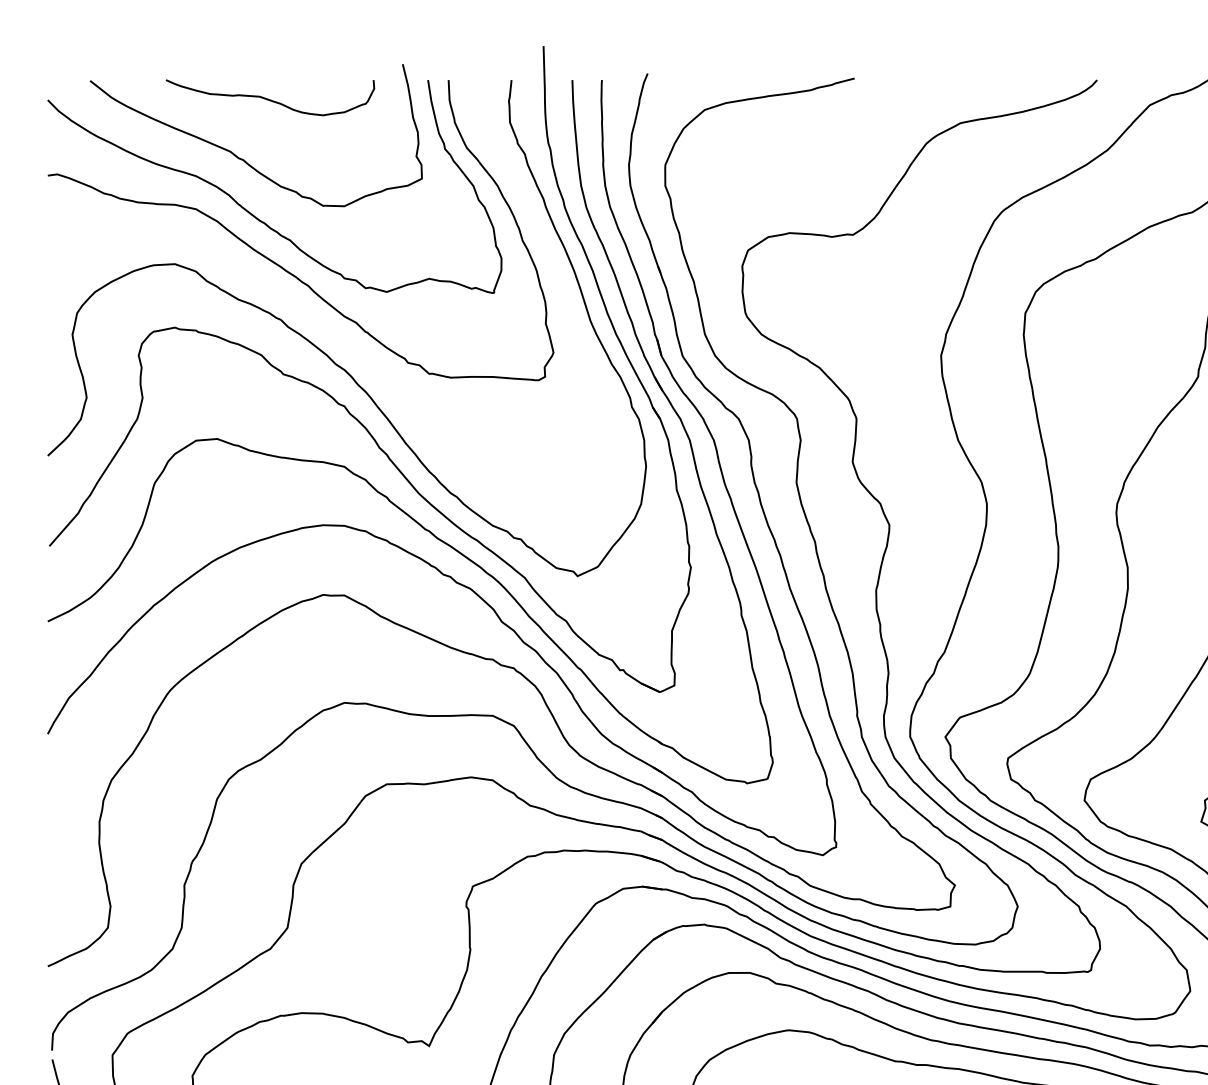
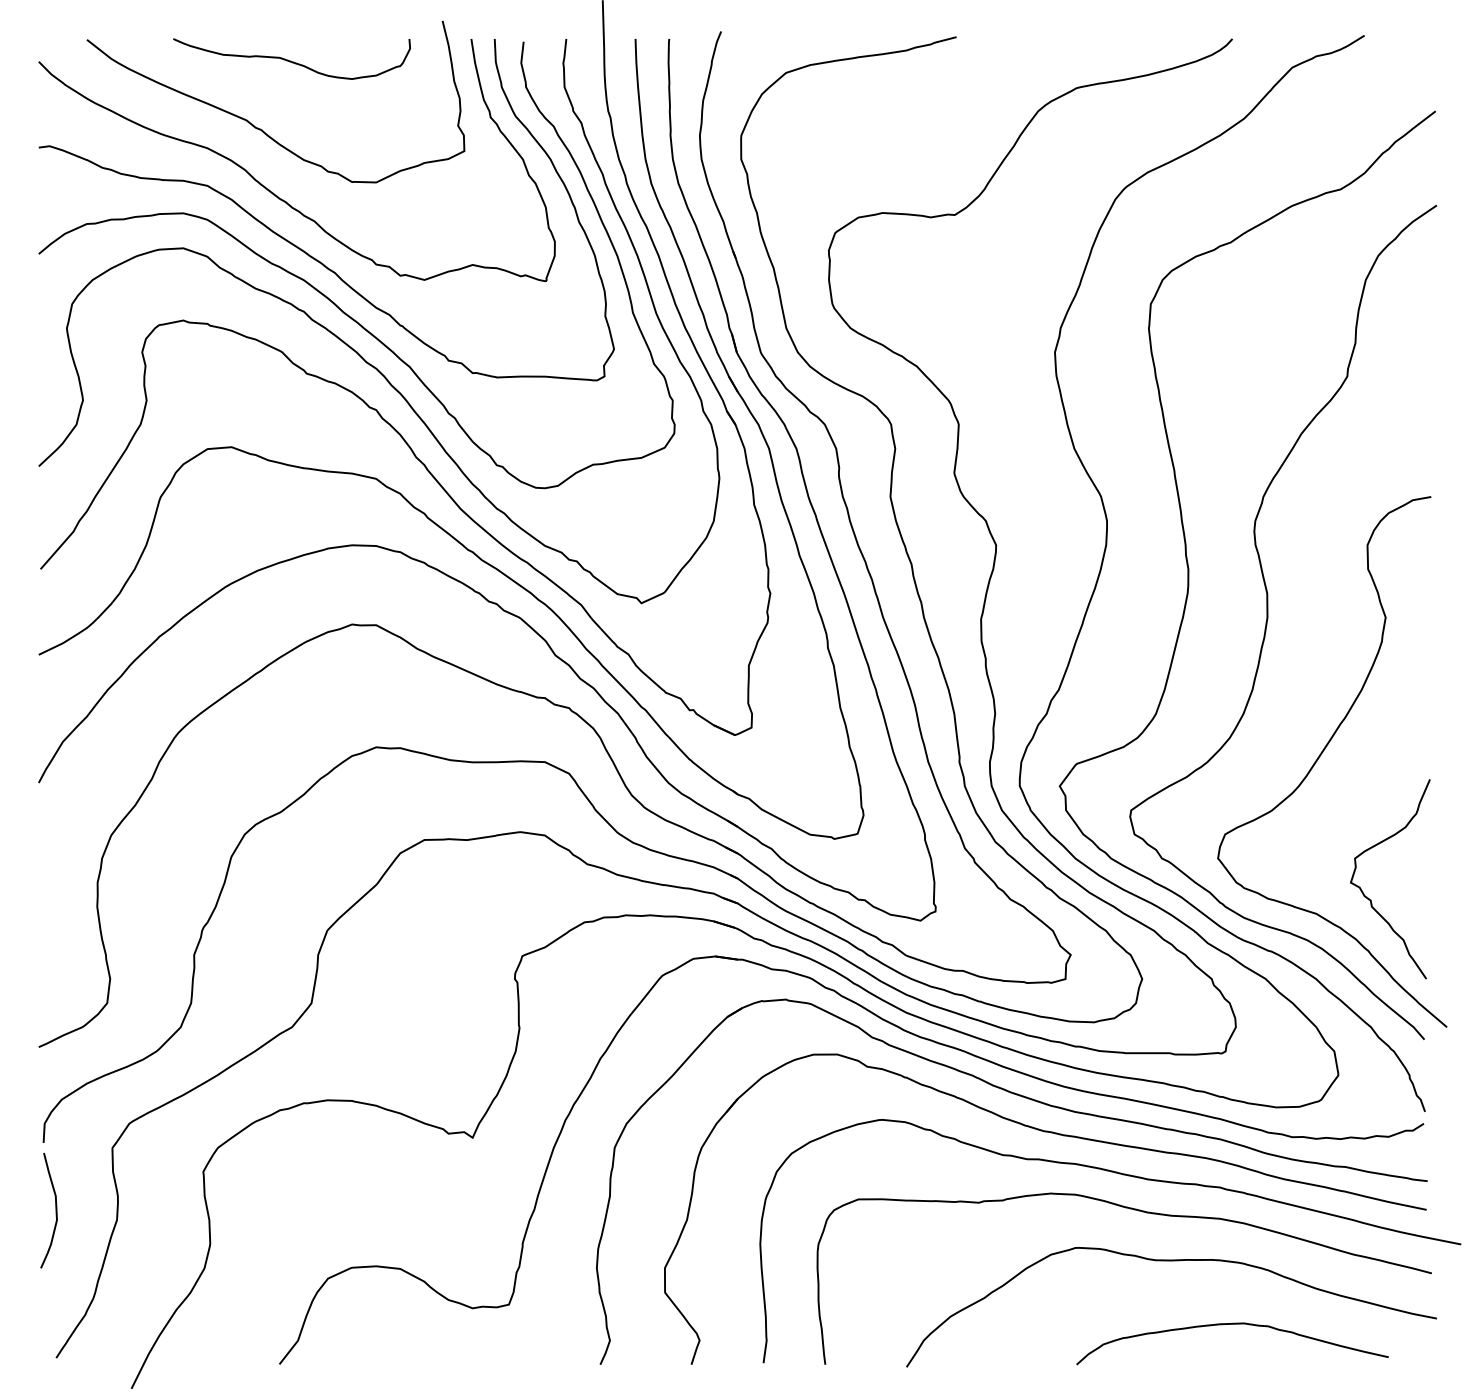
curve: (306, 310) -> (332, 300), added

